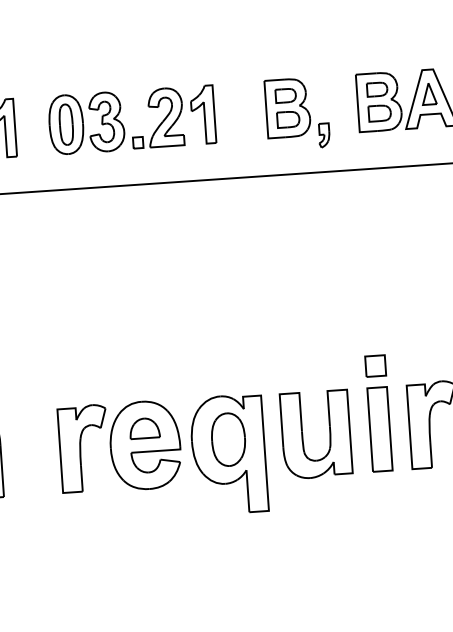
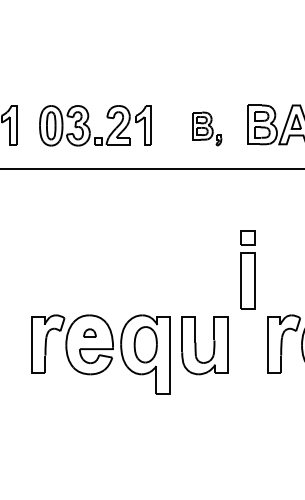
part: (296, 112) -> (206, 128), size x0.7
part: (378, 412) -> (247, 269), moved
part: (143, 427) -> (89, 332), size x0.6

